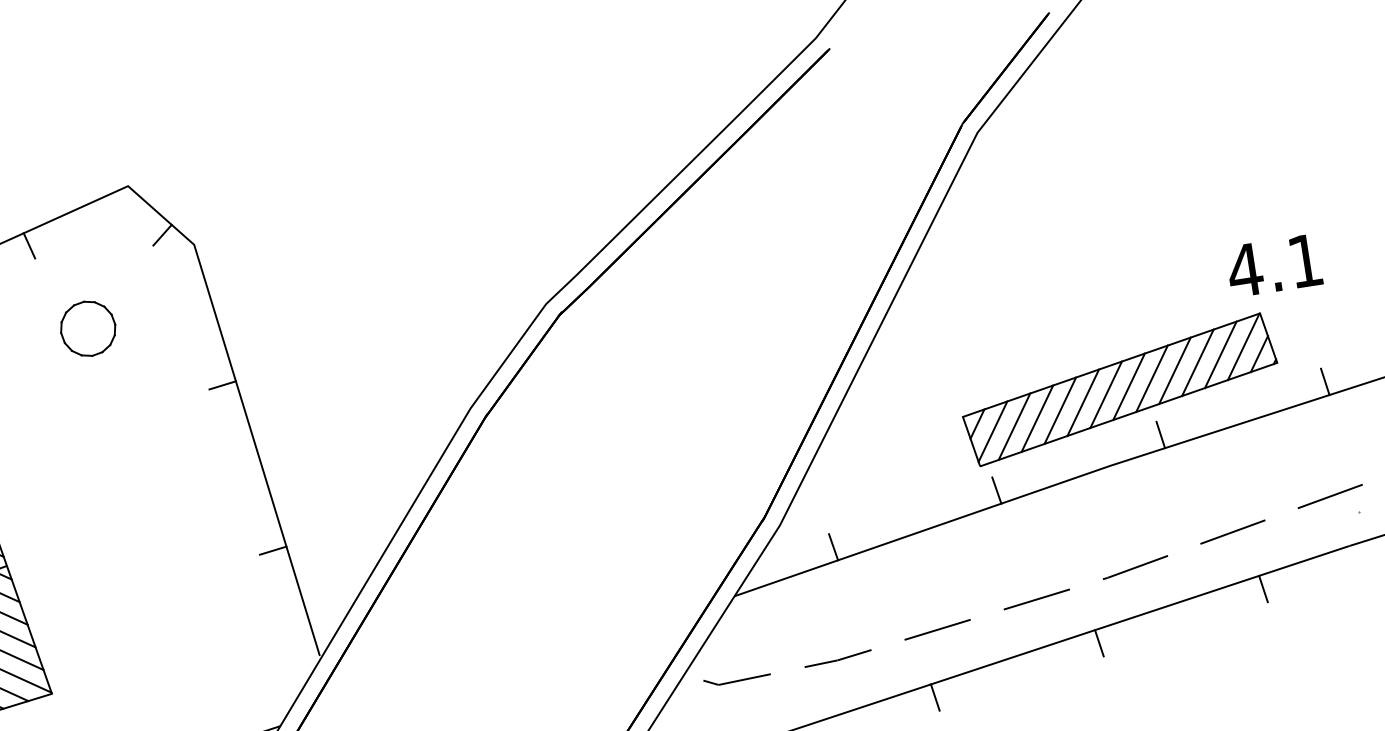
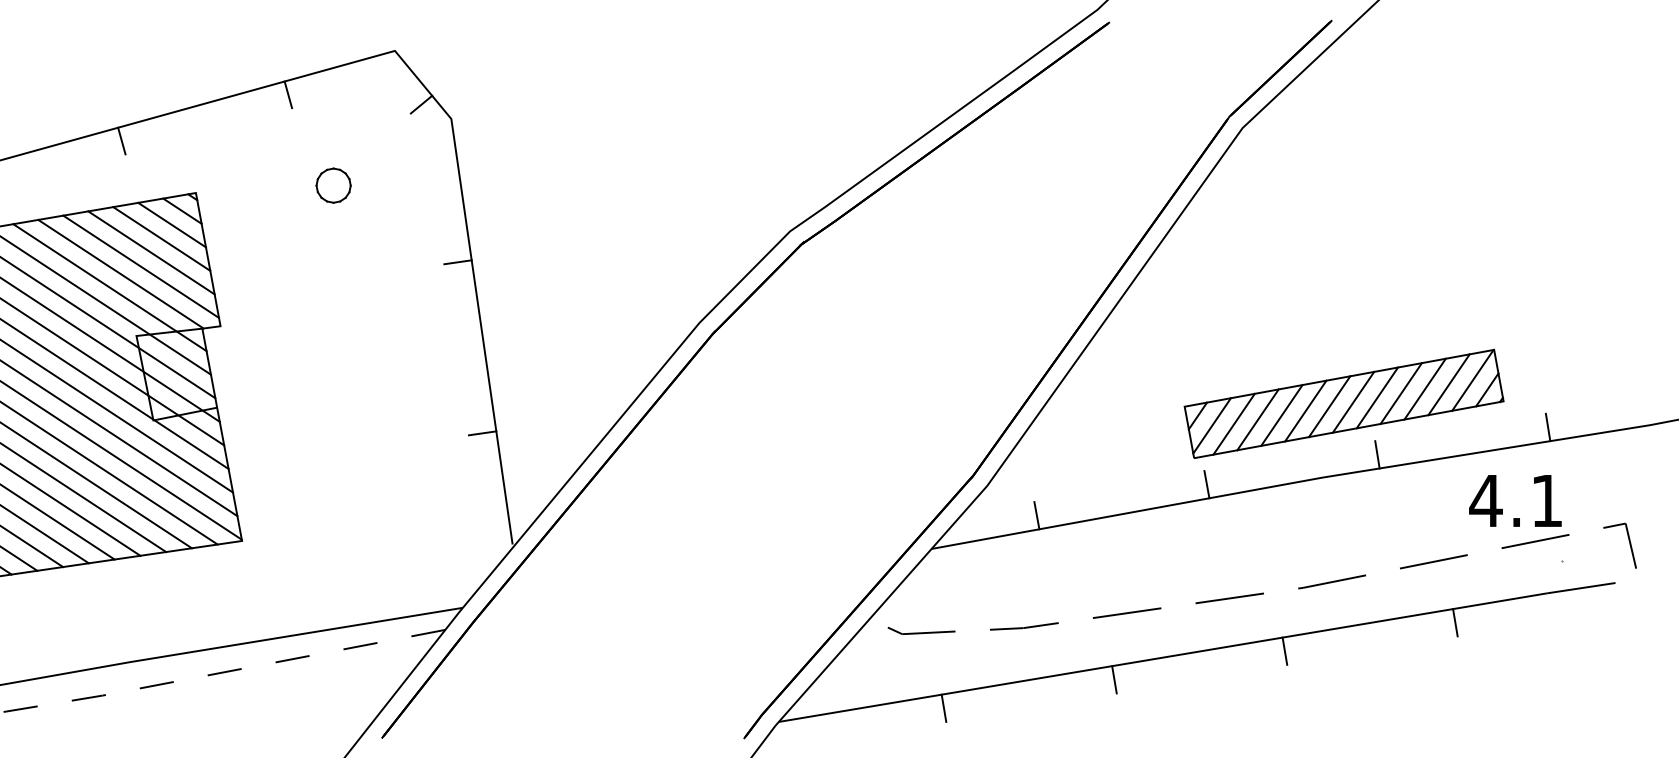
text: (1274, 265) -> (1515, 500), moved
part: (87, 328) -> (333, 185), size x0.62

